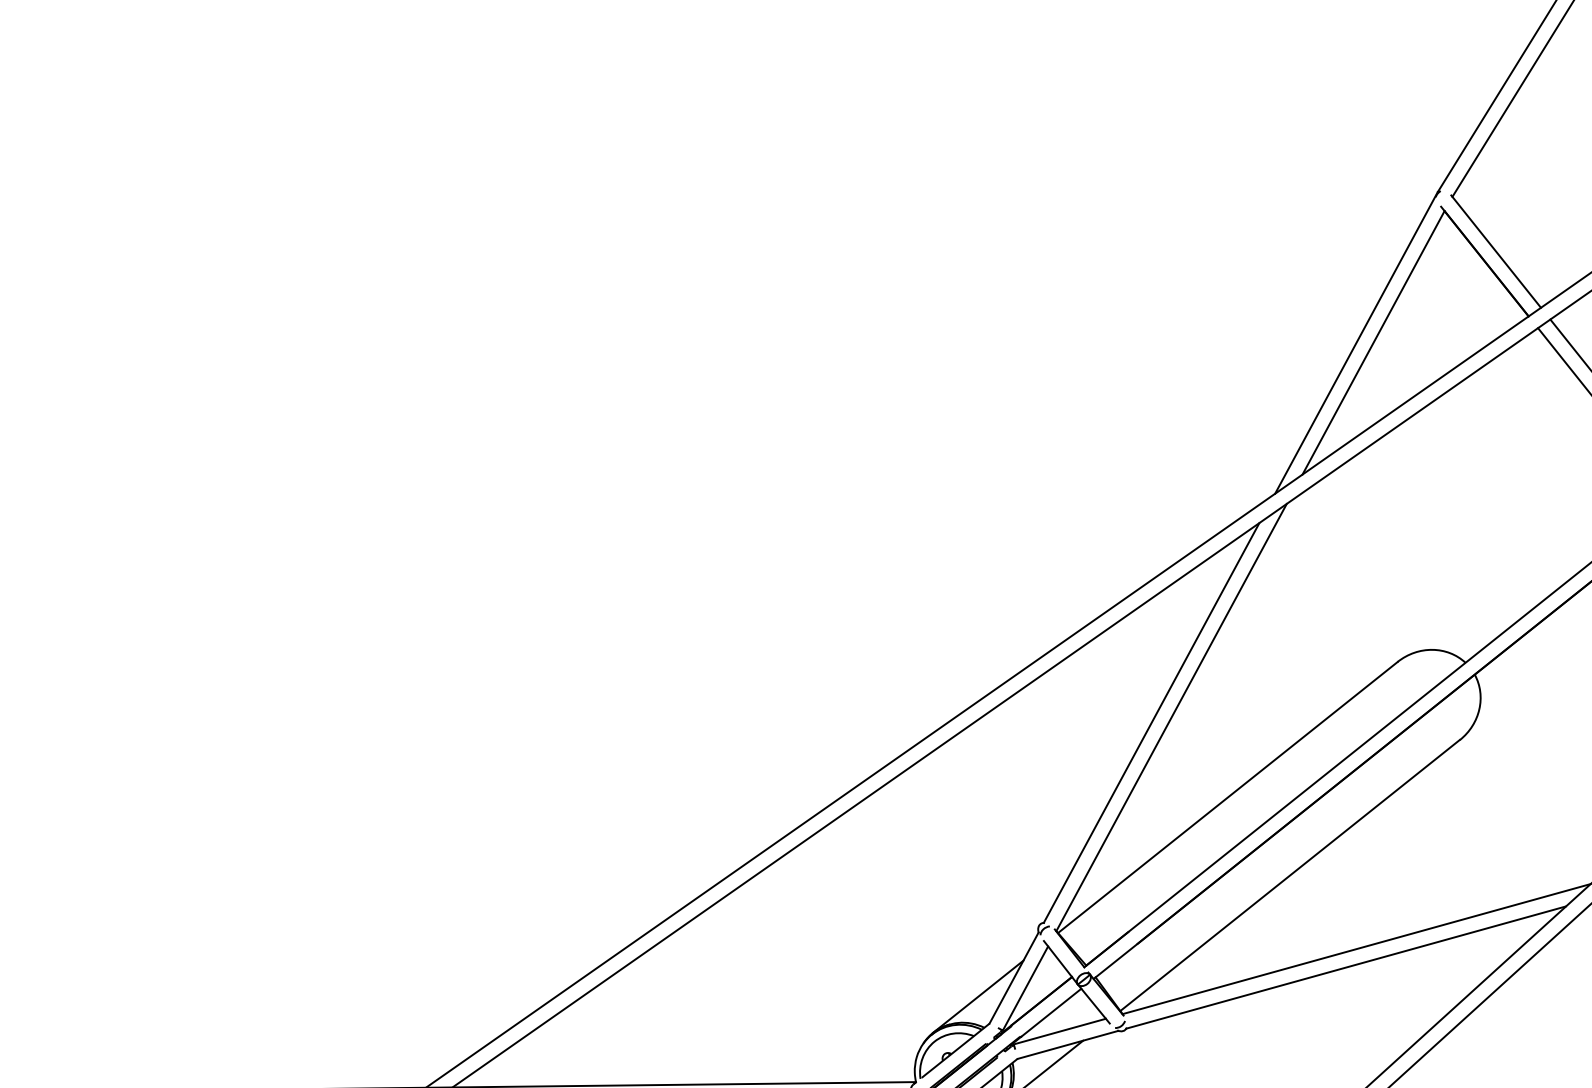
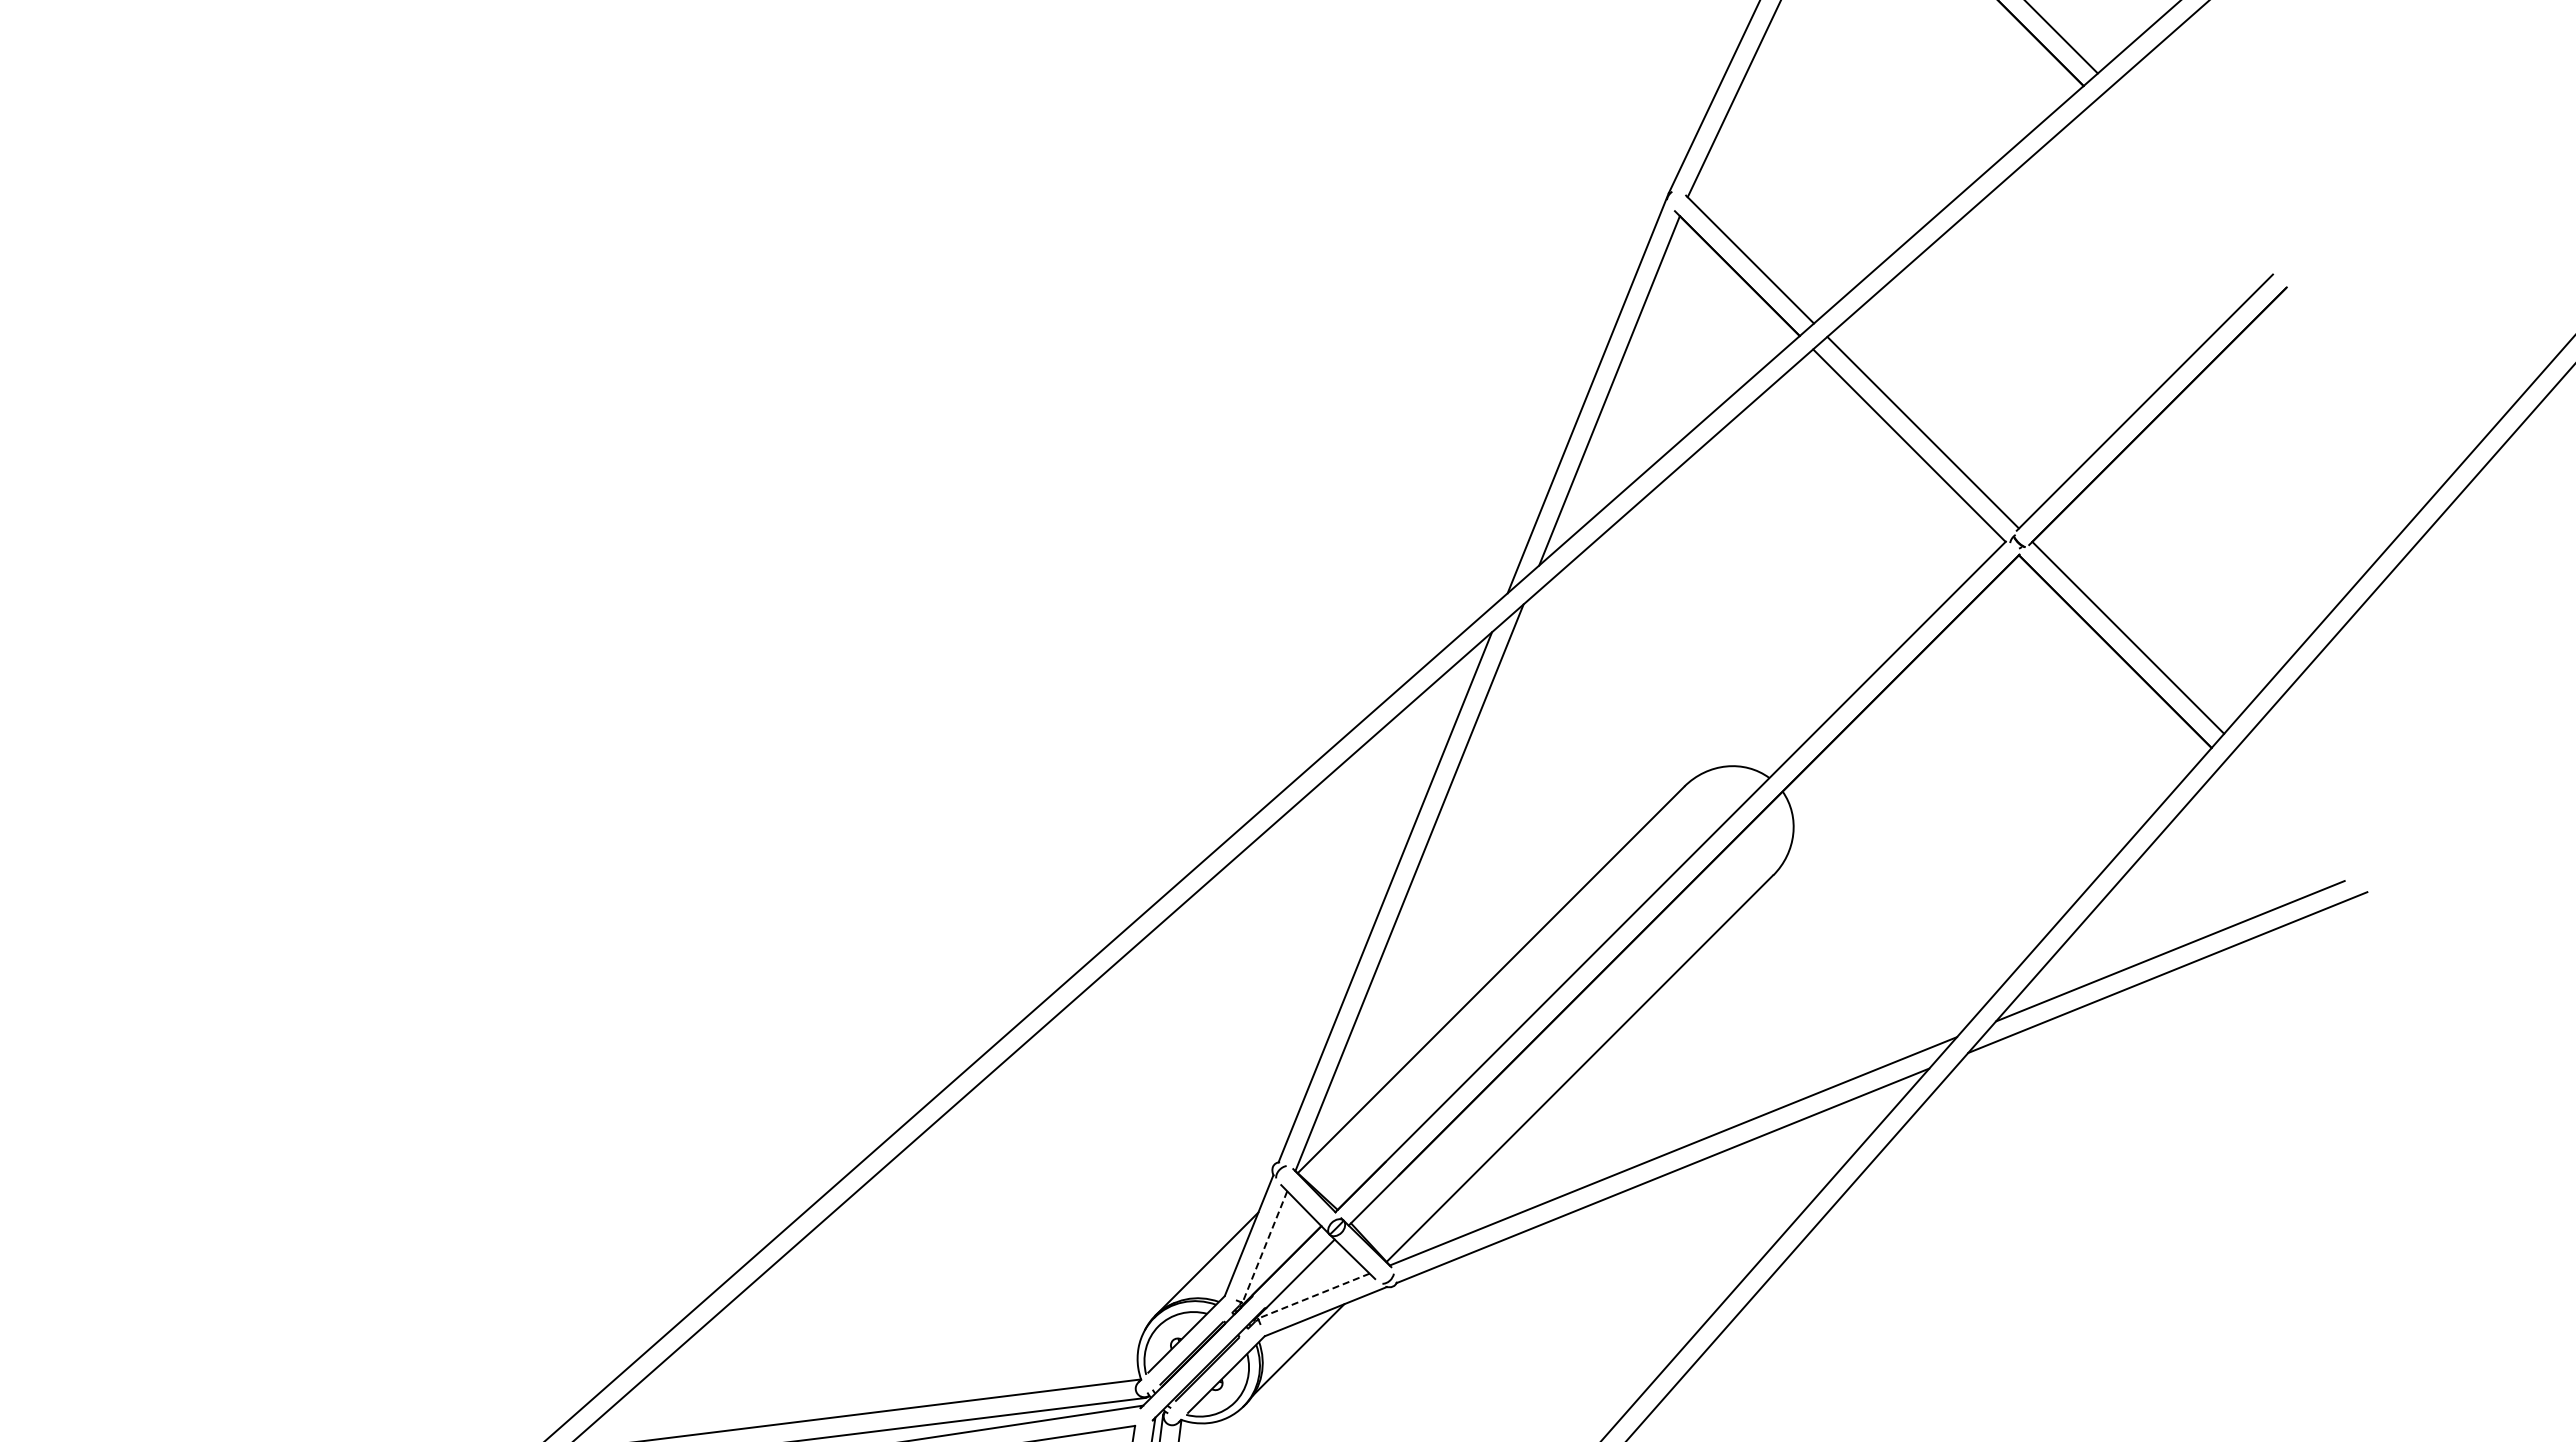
line: (1025, 988) -> (1264, 1247), solid -> dashed
line: (1059, 1031) -> (1313, 1296), solid -> dashed

